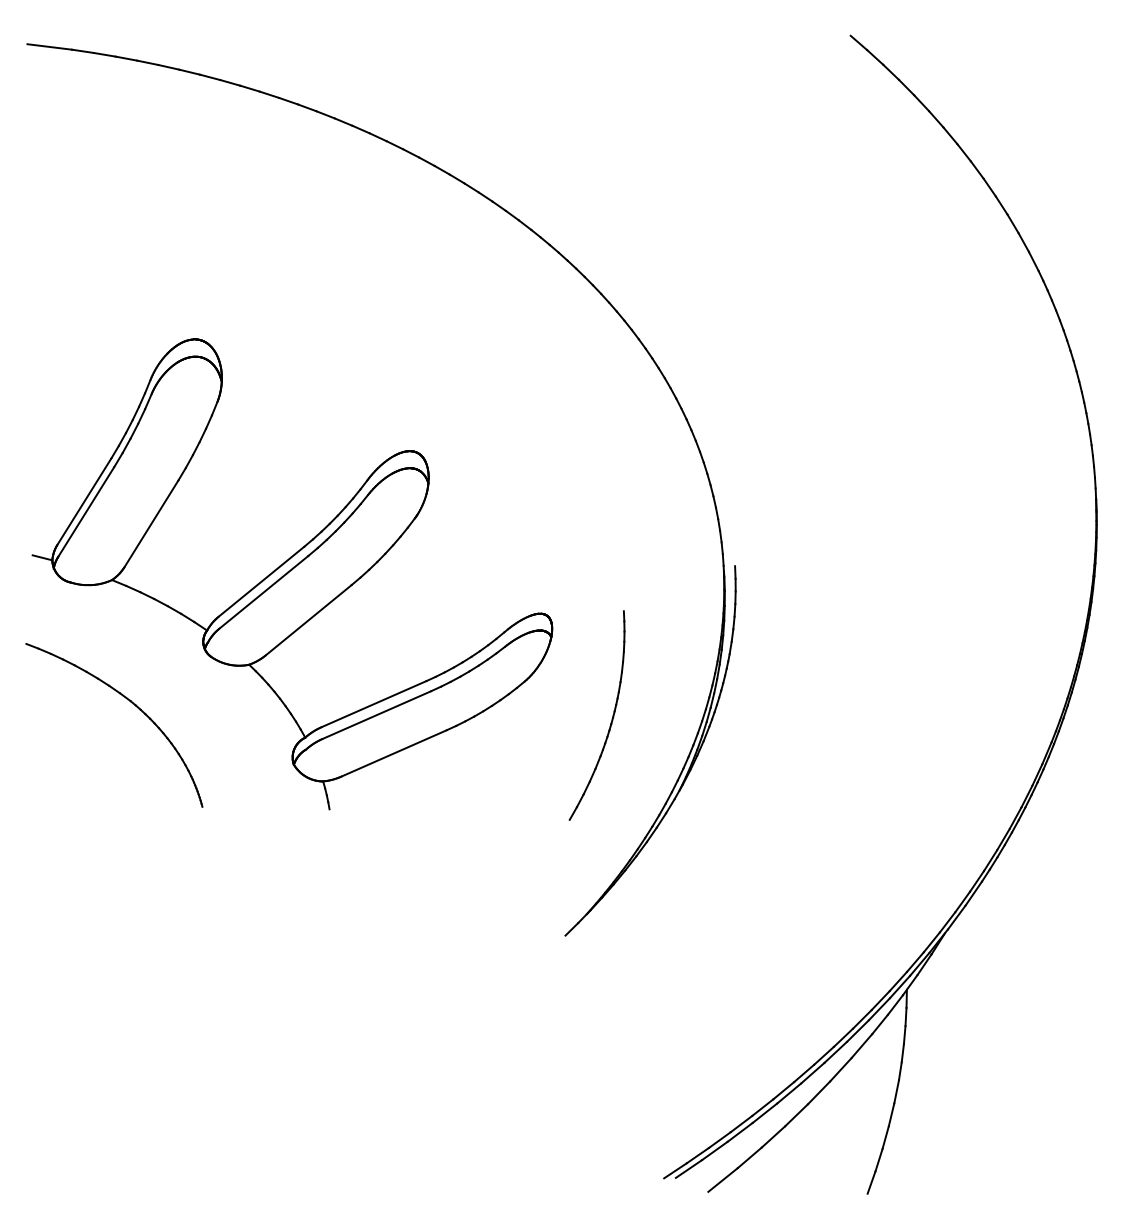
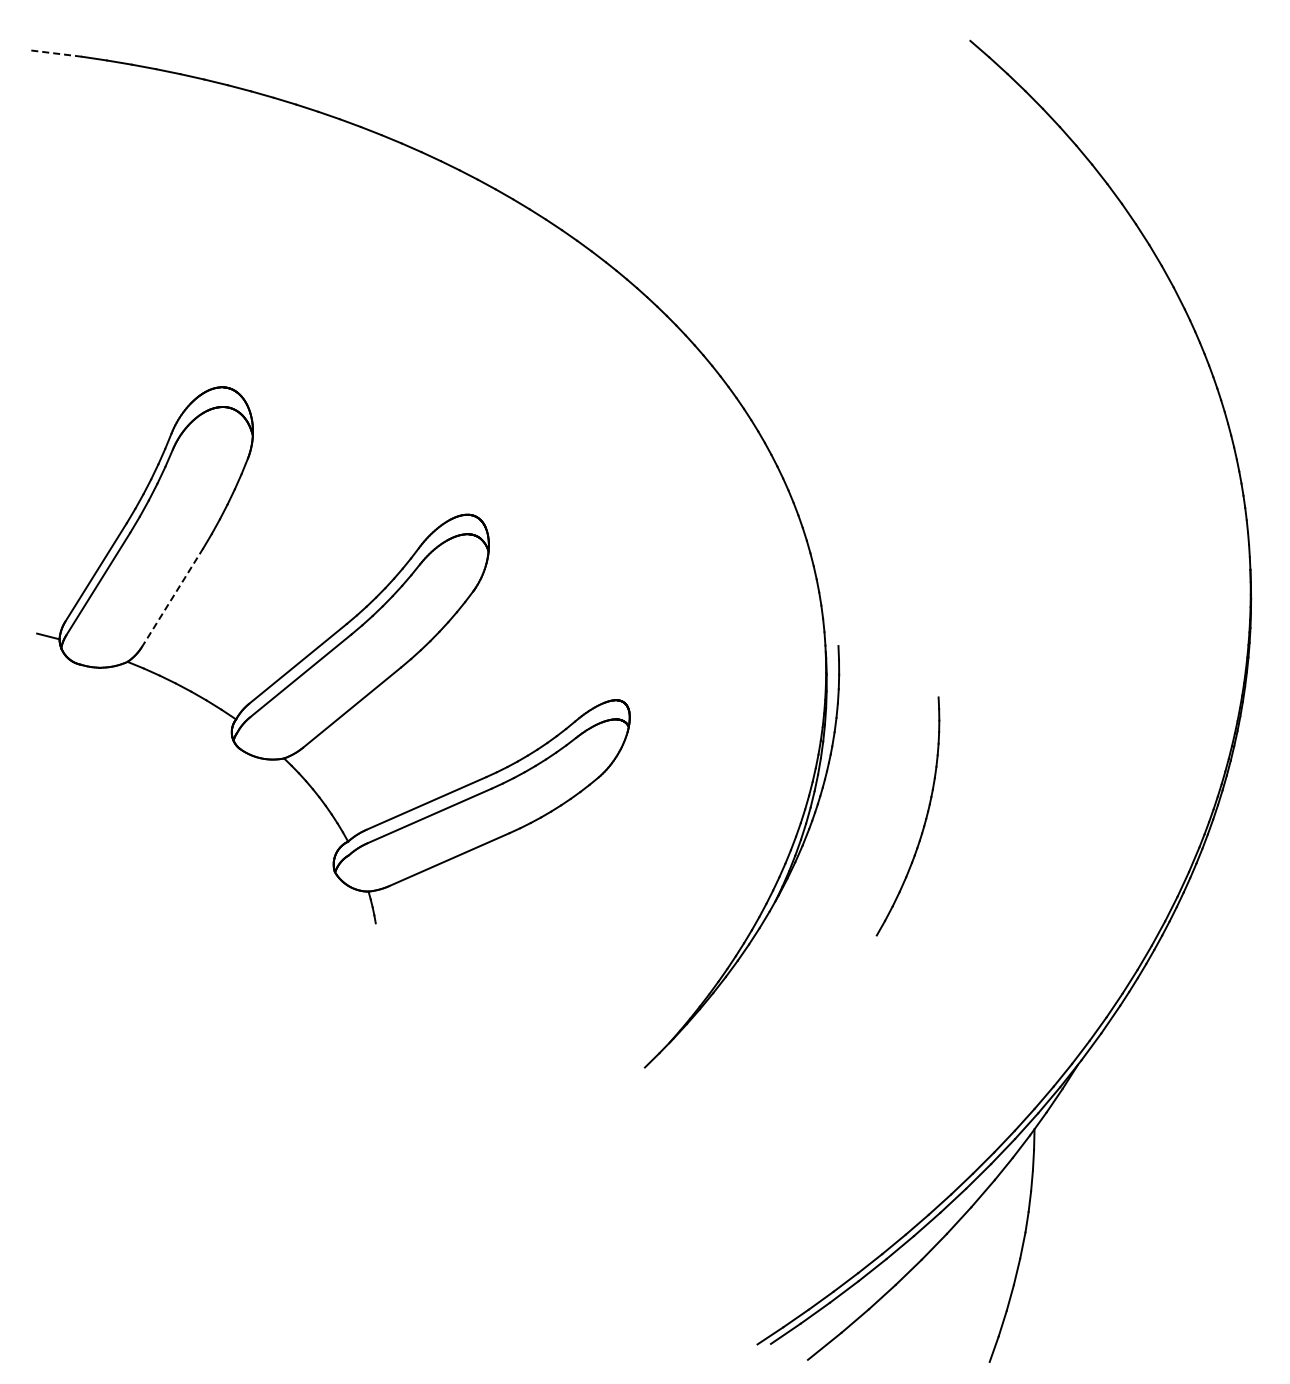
line: (49, 46) -> (56, 53), solid -> dashed
line: (151, 524) -> (172, 598), solid -> dashed
part: (133, 705) -> (152, 804), removed
part: (611, 719) -> (924, 820), moved

